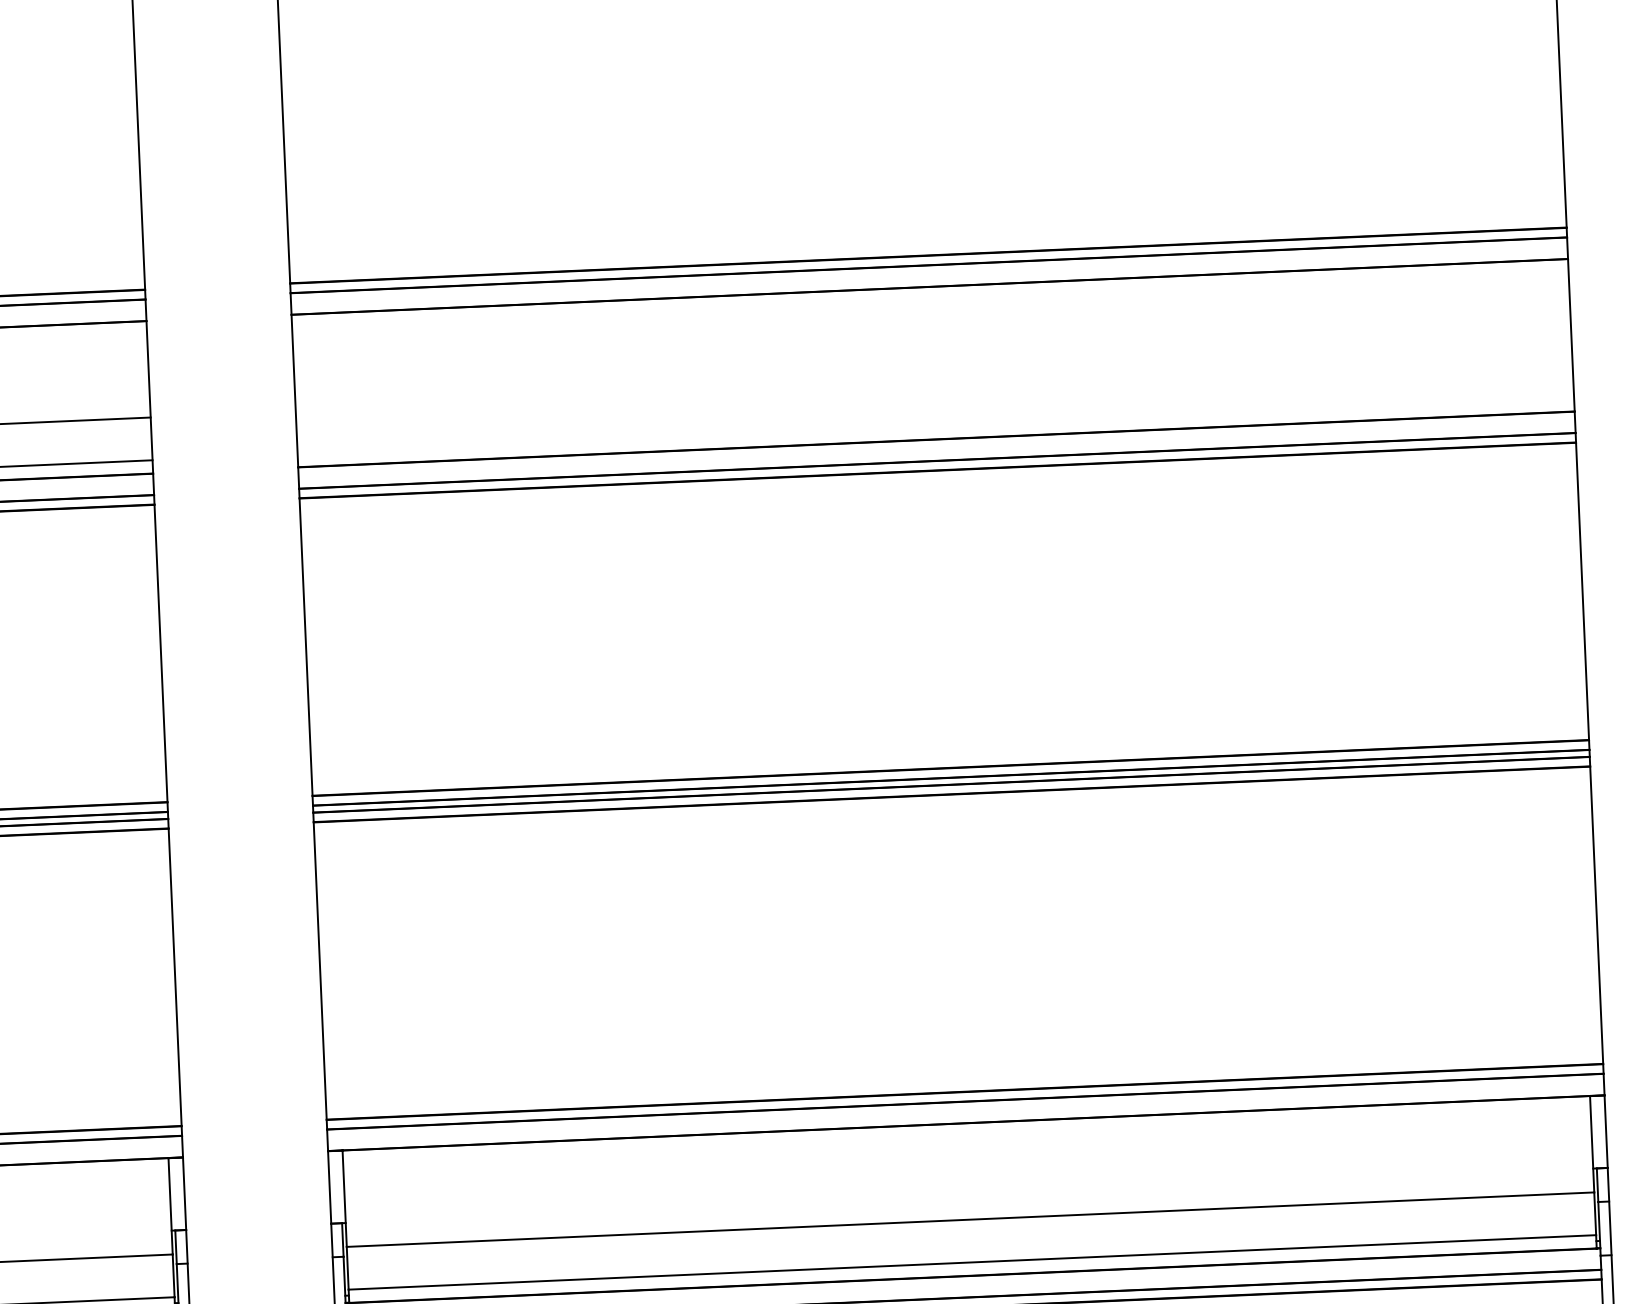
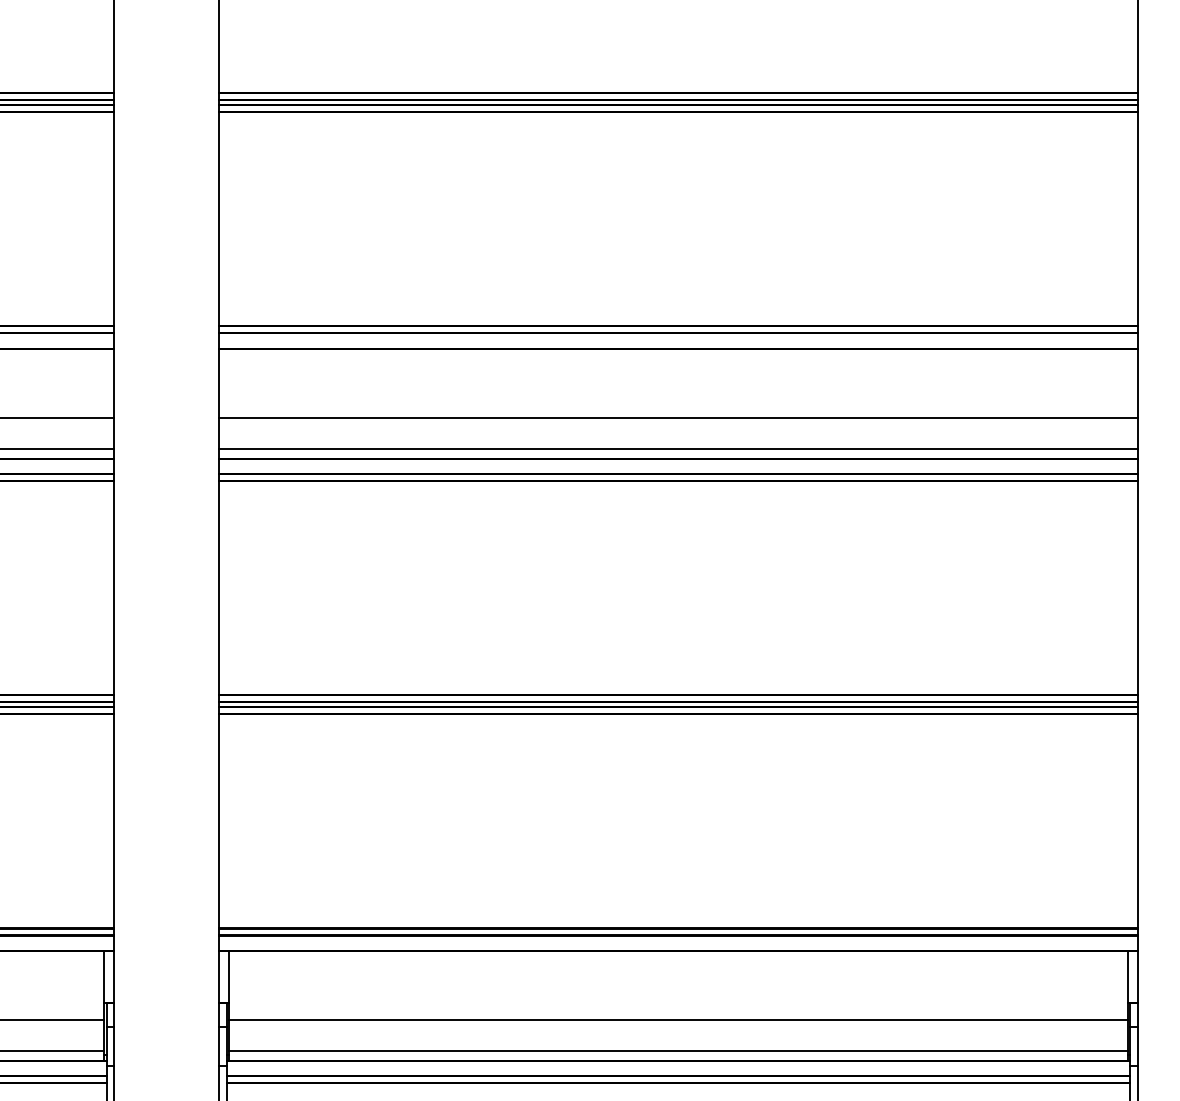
line: (934, 383) -> (678, 418), added
line: (935, 425) -> (678, 448), added

